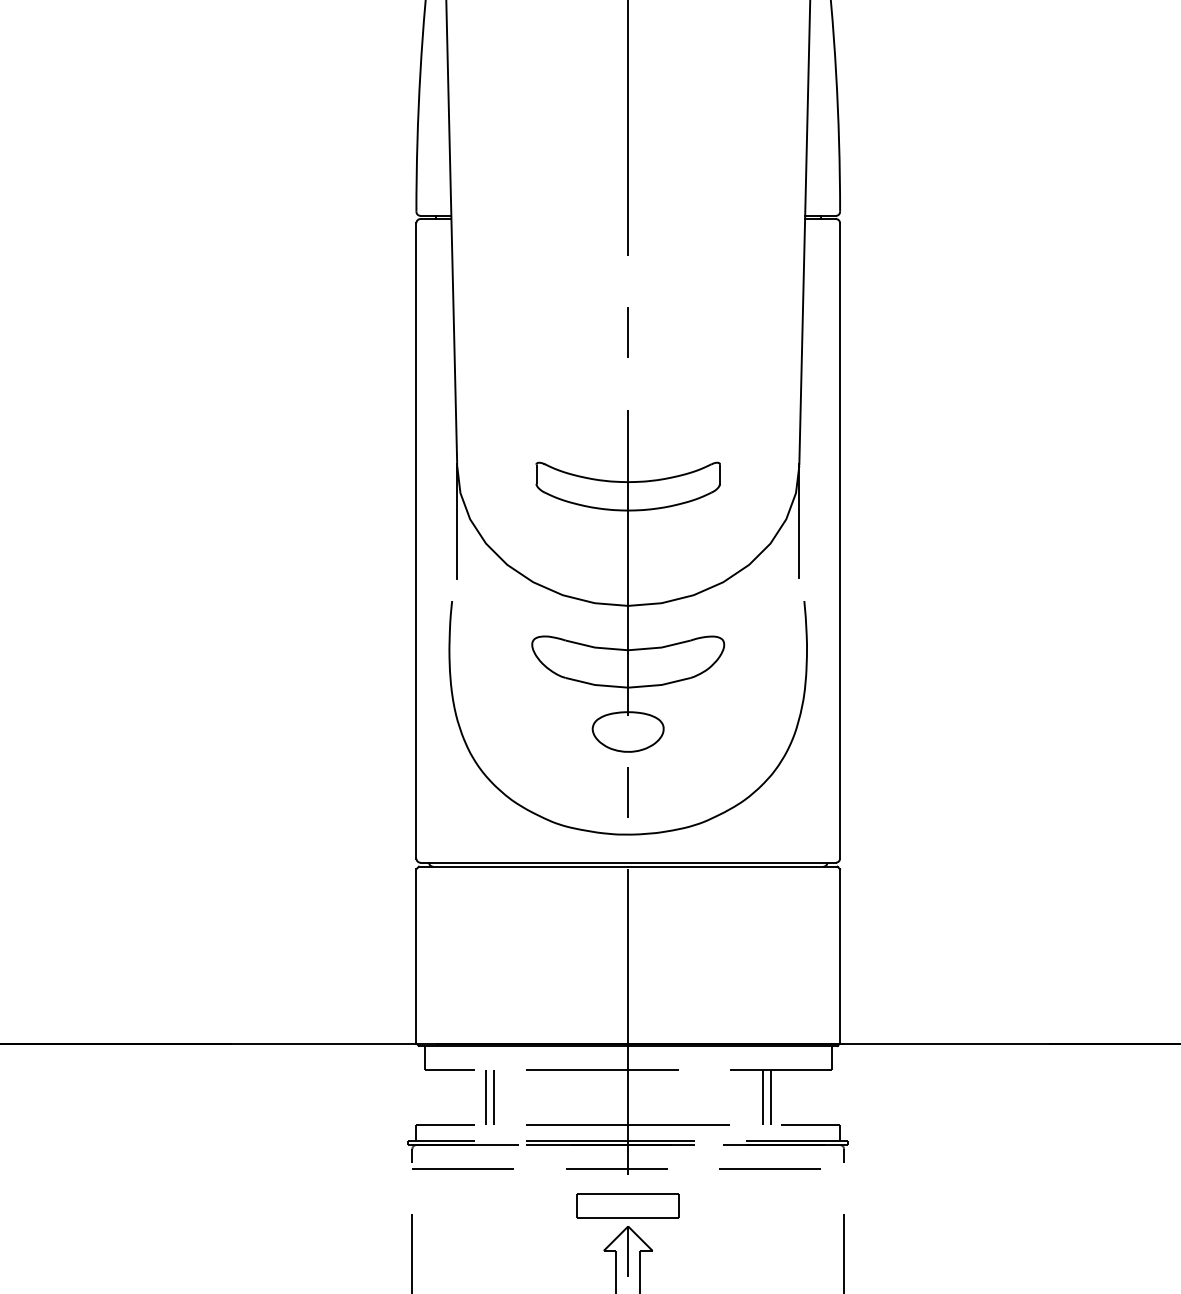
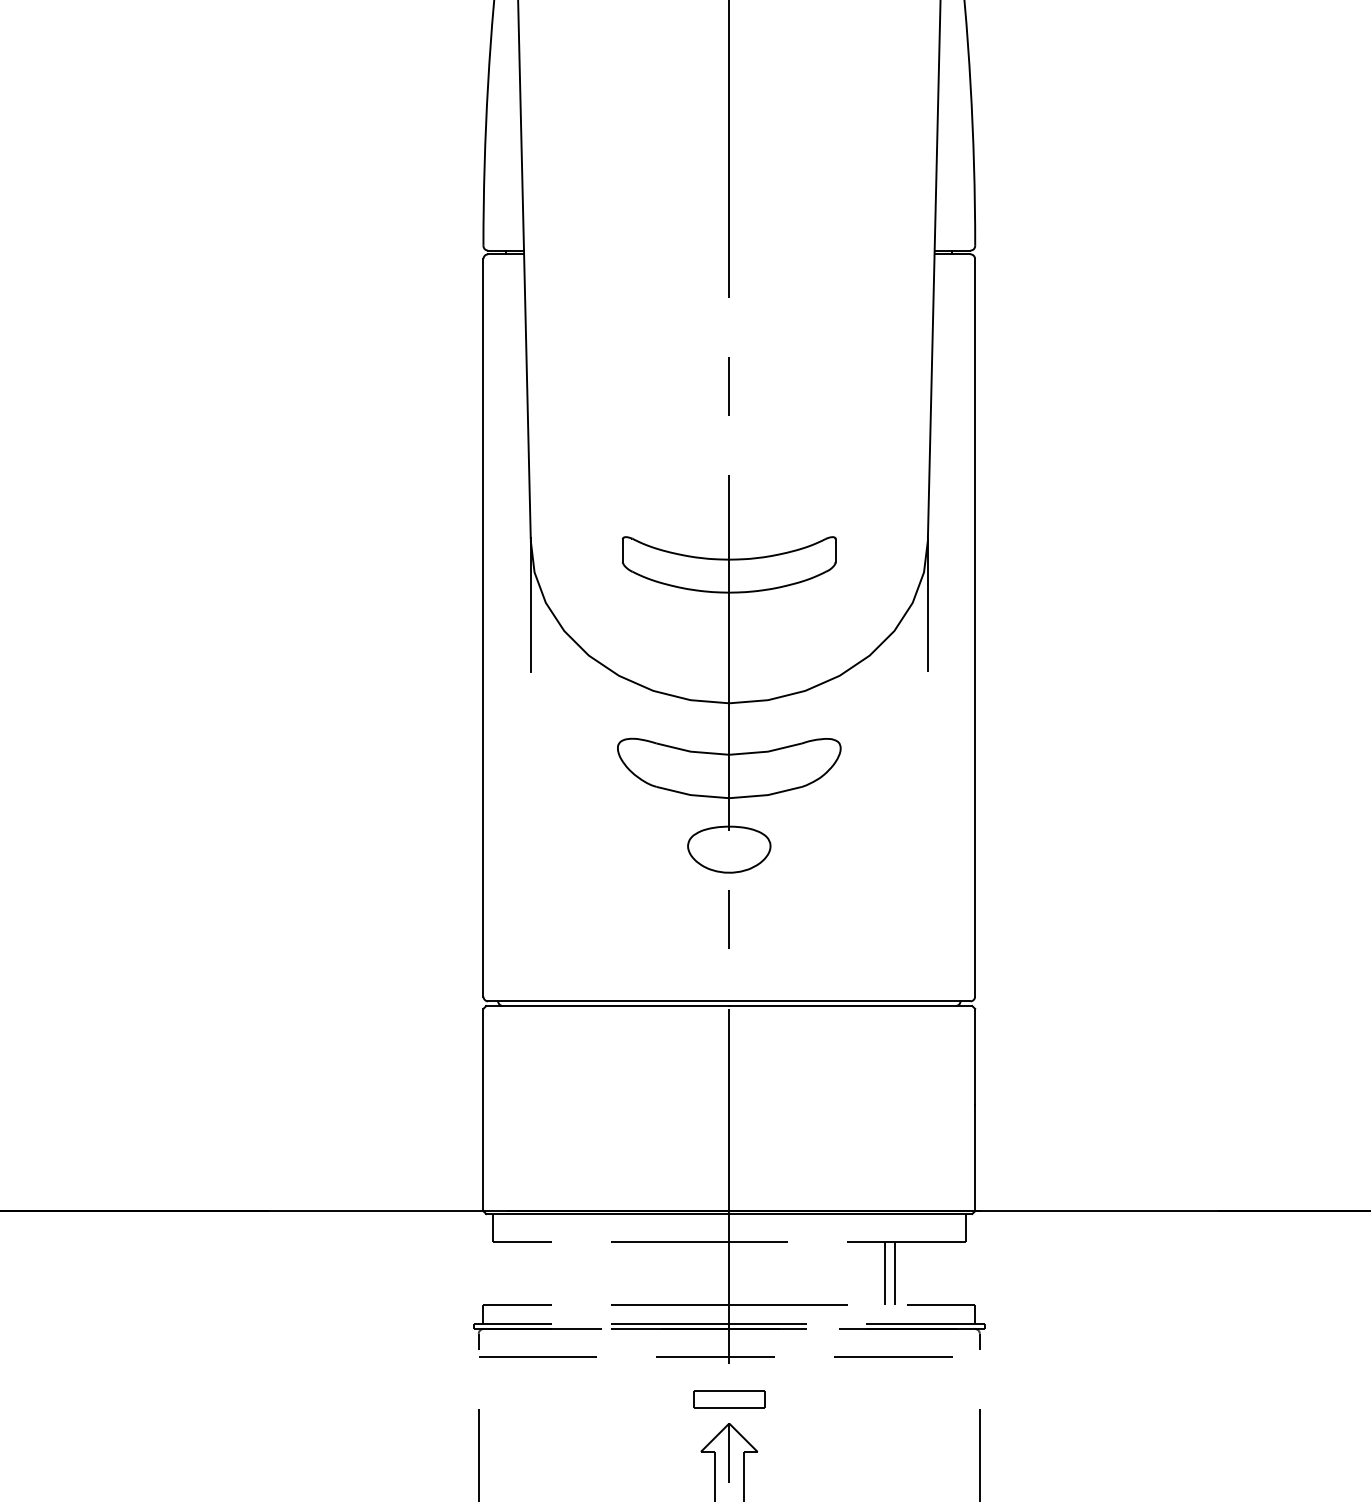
curve: (627, 833) -> (728, 967), removed
line: (485, 1097) -> (563, 1273), removed
line: (494, 1097) -> (573, 1273), removed
part: (627, 1205) -> (728, 1399), size x0.6

